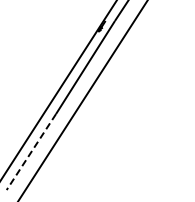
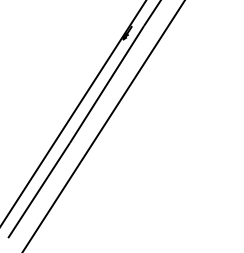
line: (31, 152) -> (39, 191), dashed -> solid

